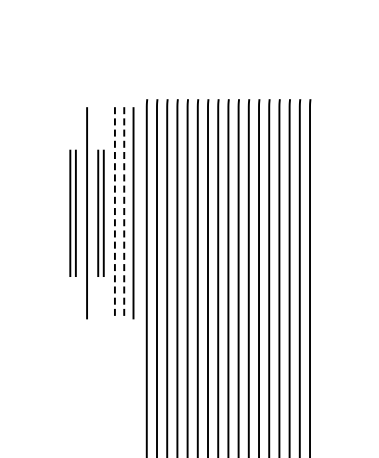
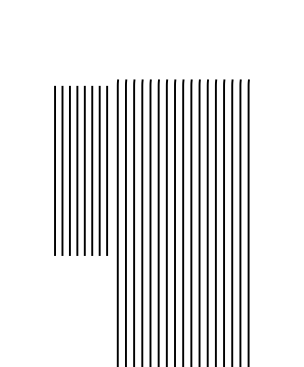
part: (72, 213) -> (58, 171), size x1.67
part: (100, 213) -> (80, 171), size x1.67
line: (114, 213) -> (91, 171), dashed -> solid
line: (124, 213) -> (99, 171), dashed -> solid

